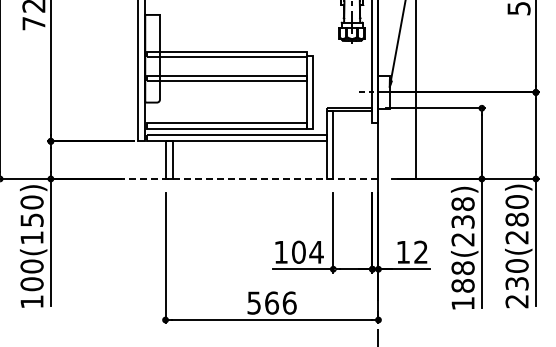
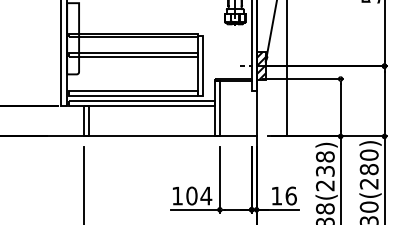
hatch: (383, 92) -> (260, 66), added
line: (233, 178) -> (138, 136), dashed -> solid
text: (421, 251) -> (291, 195), 12 -> 16

